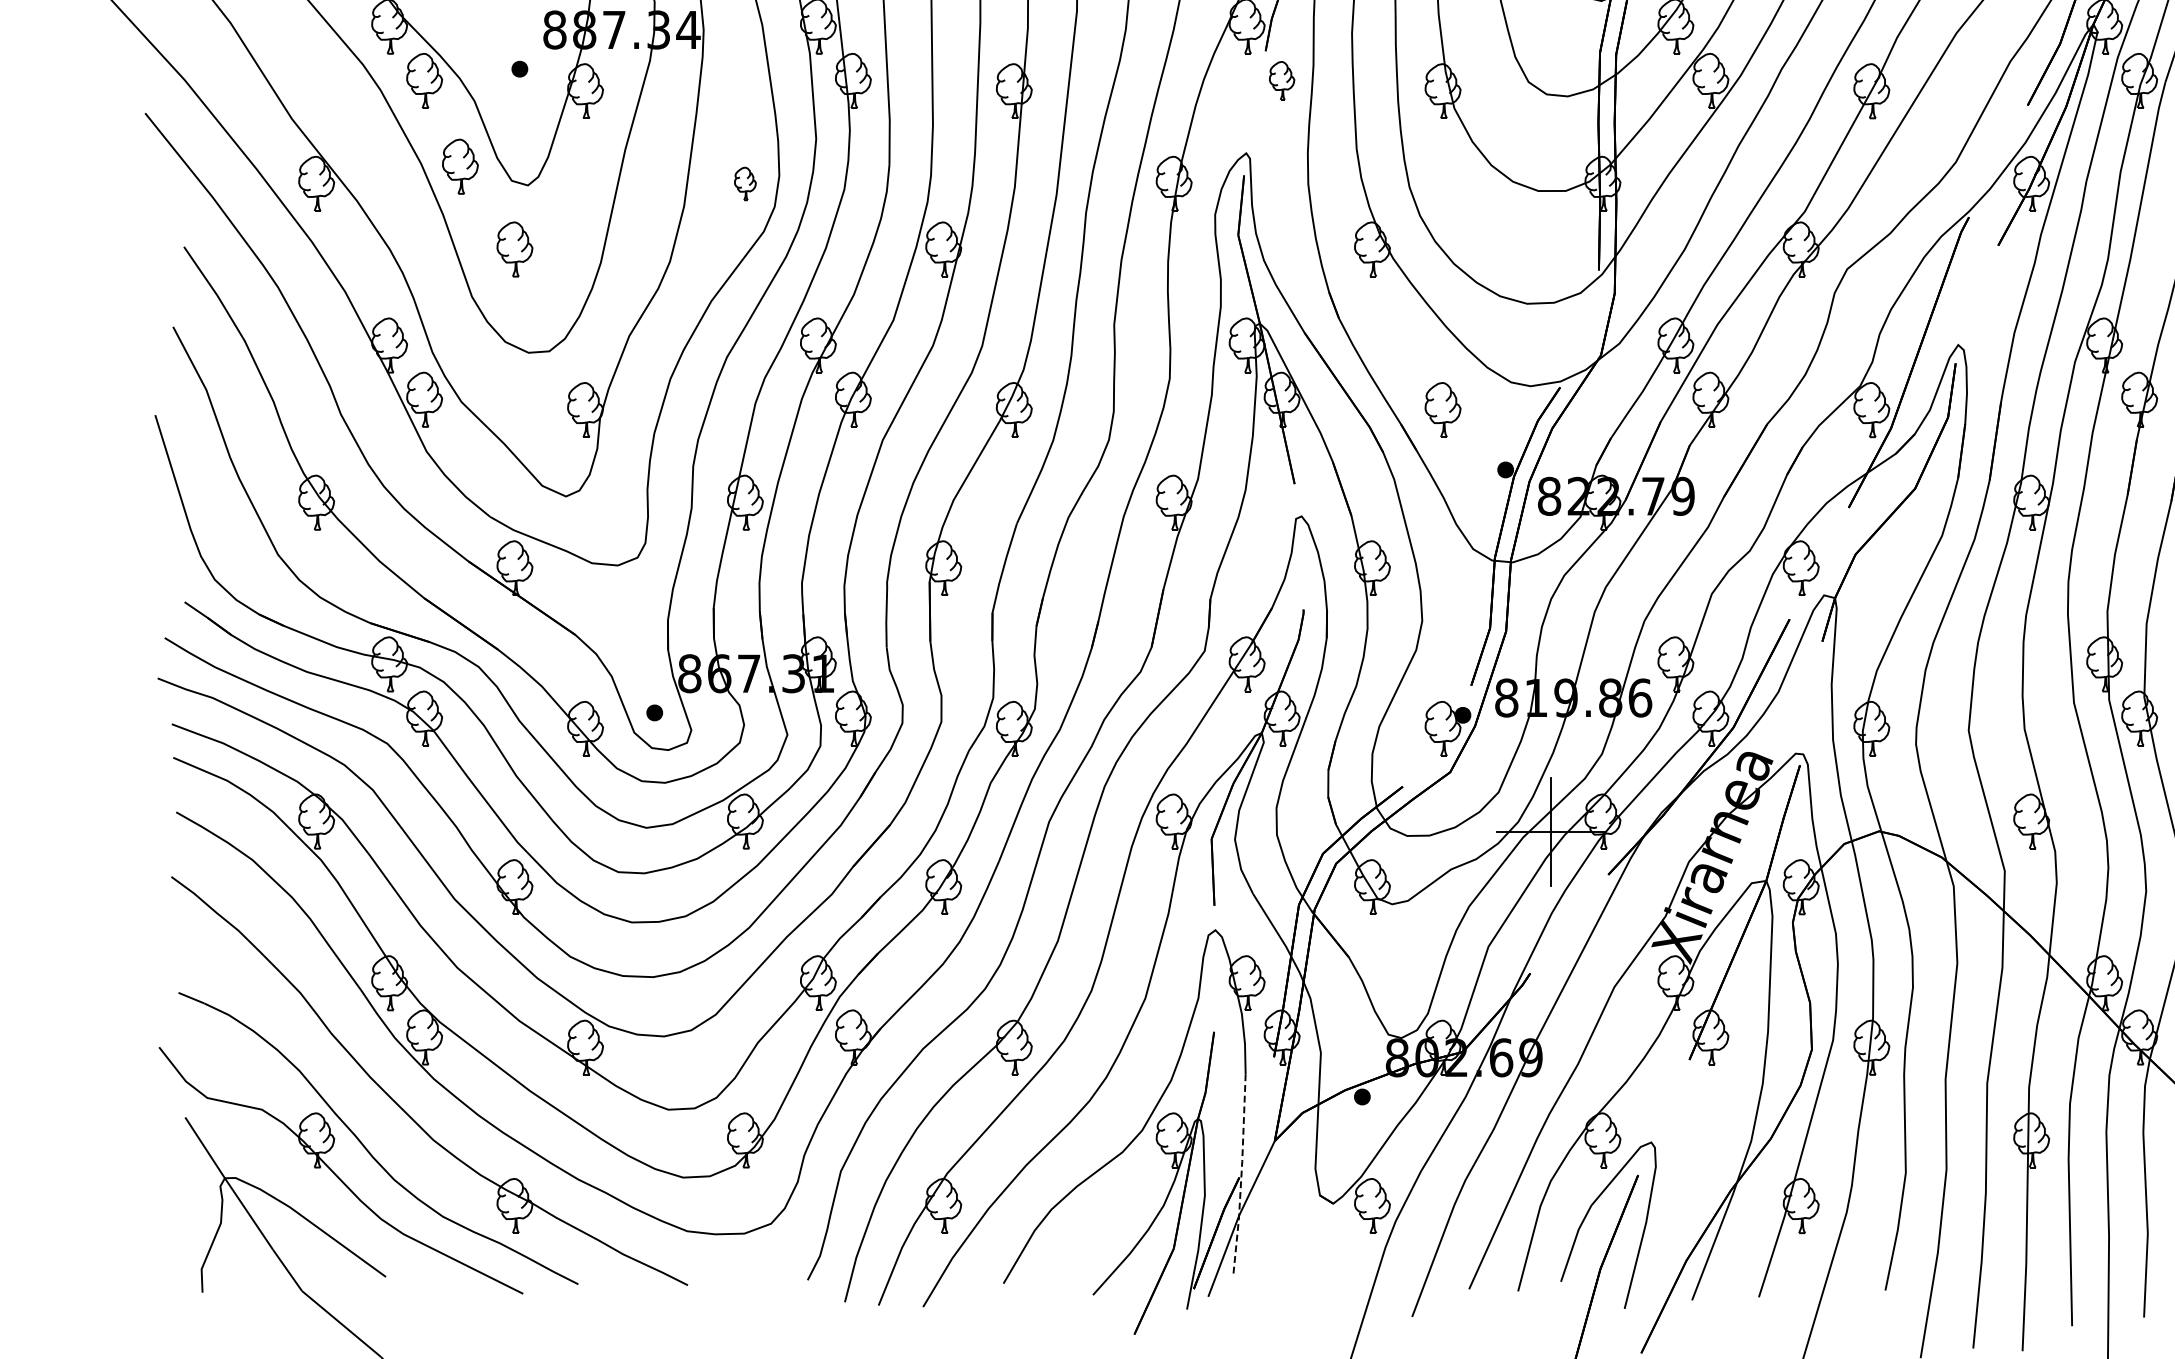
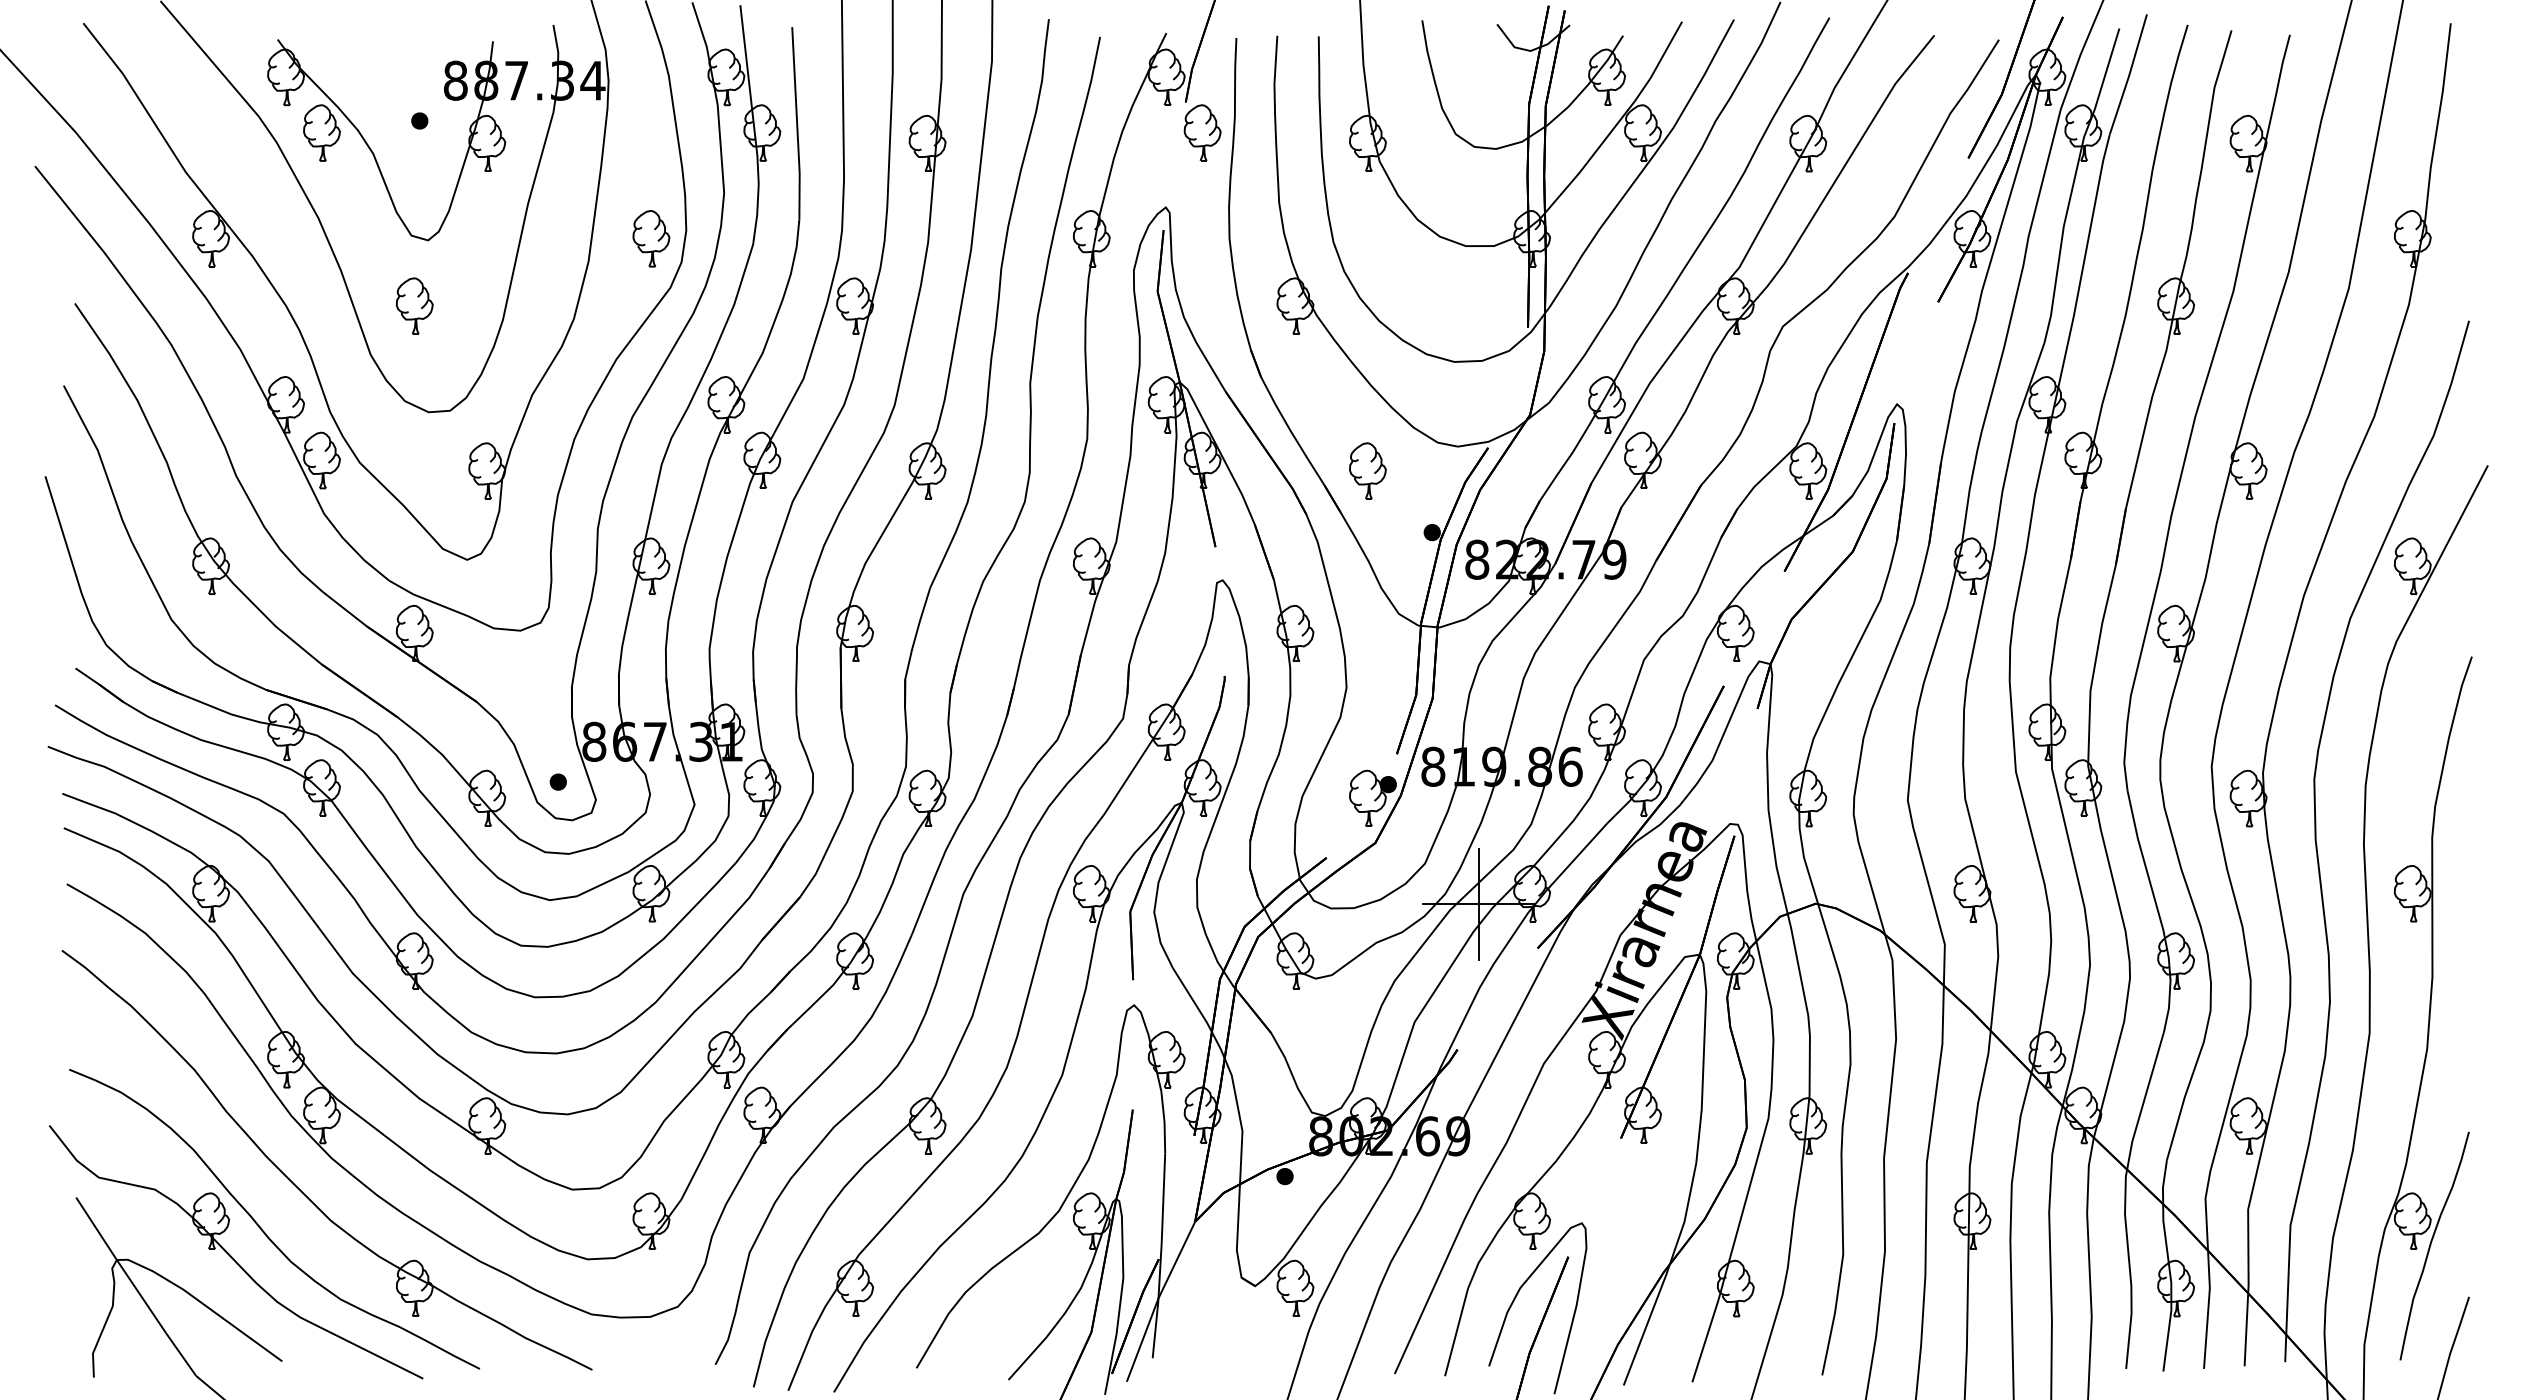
part: (1281, 80) -> (1202, 132), size x1.43
part: (460, 166) -> (358, 220), removed
part: (745, 183) -> (651, 238), size x1.67
line: (1241, 1174) -> (1160, 1256), dashed -> solid

